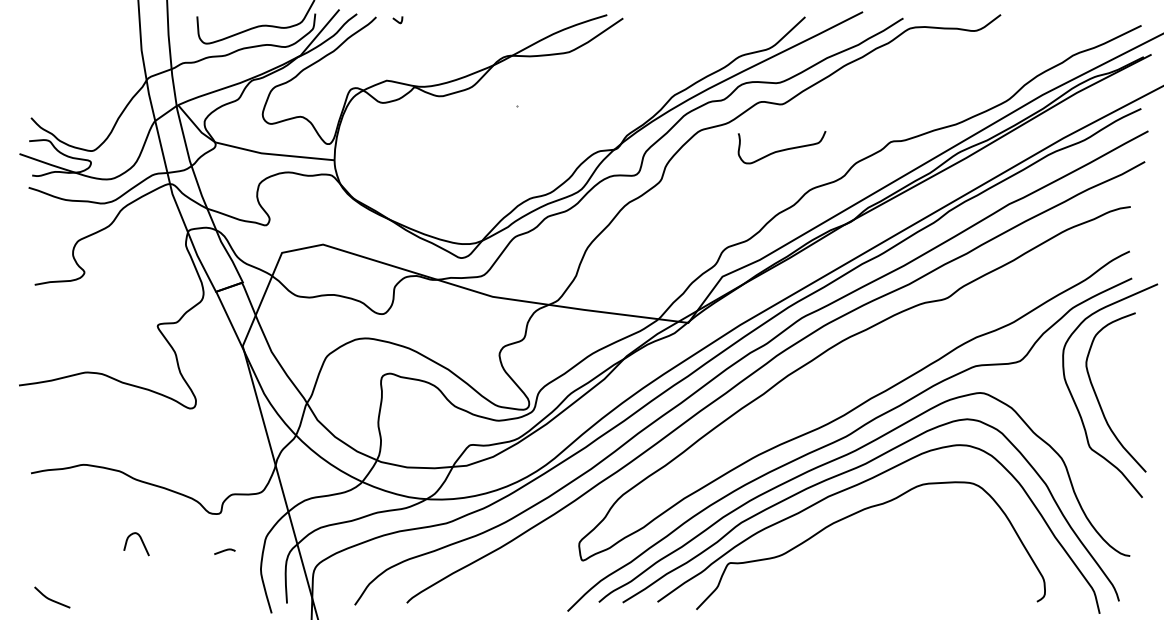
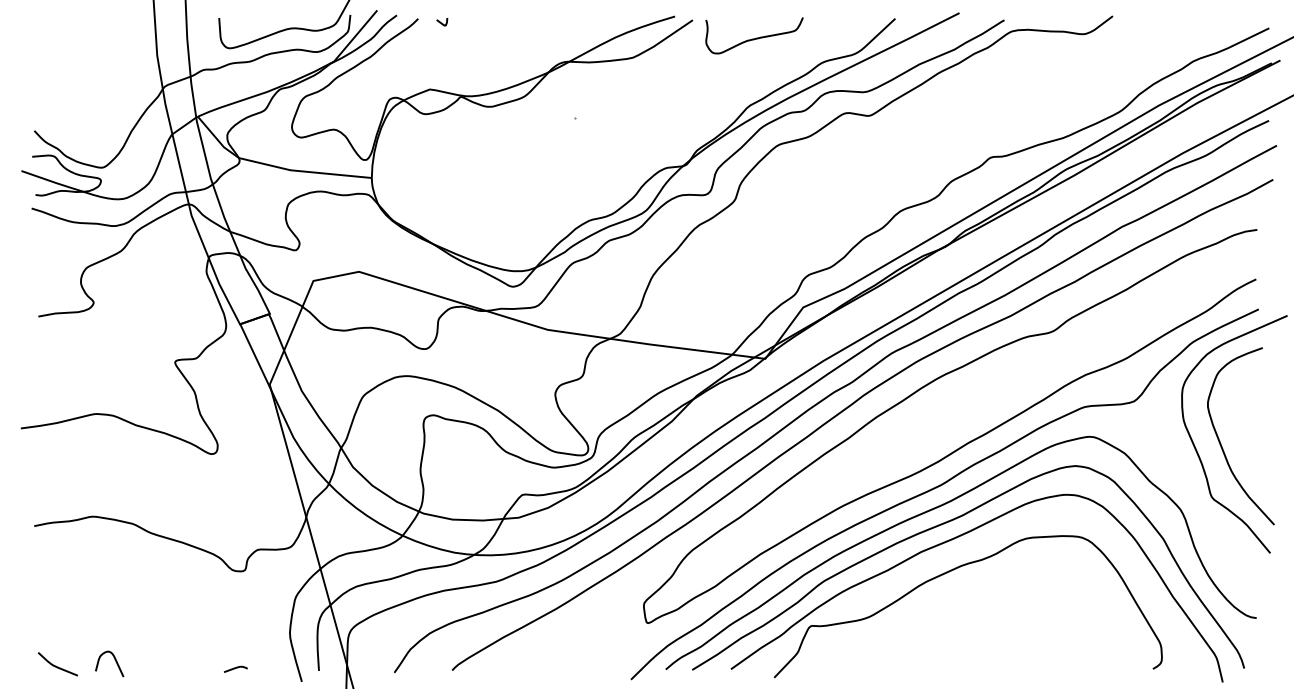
curve: (783, 149) -> (756, 37), moved
curve: (141, 542) -> (115, 662), moved
curve: (224, 550) -> (235, 668), moved

